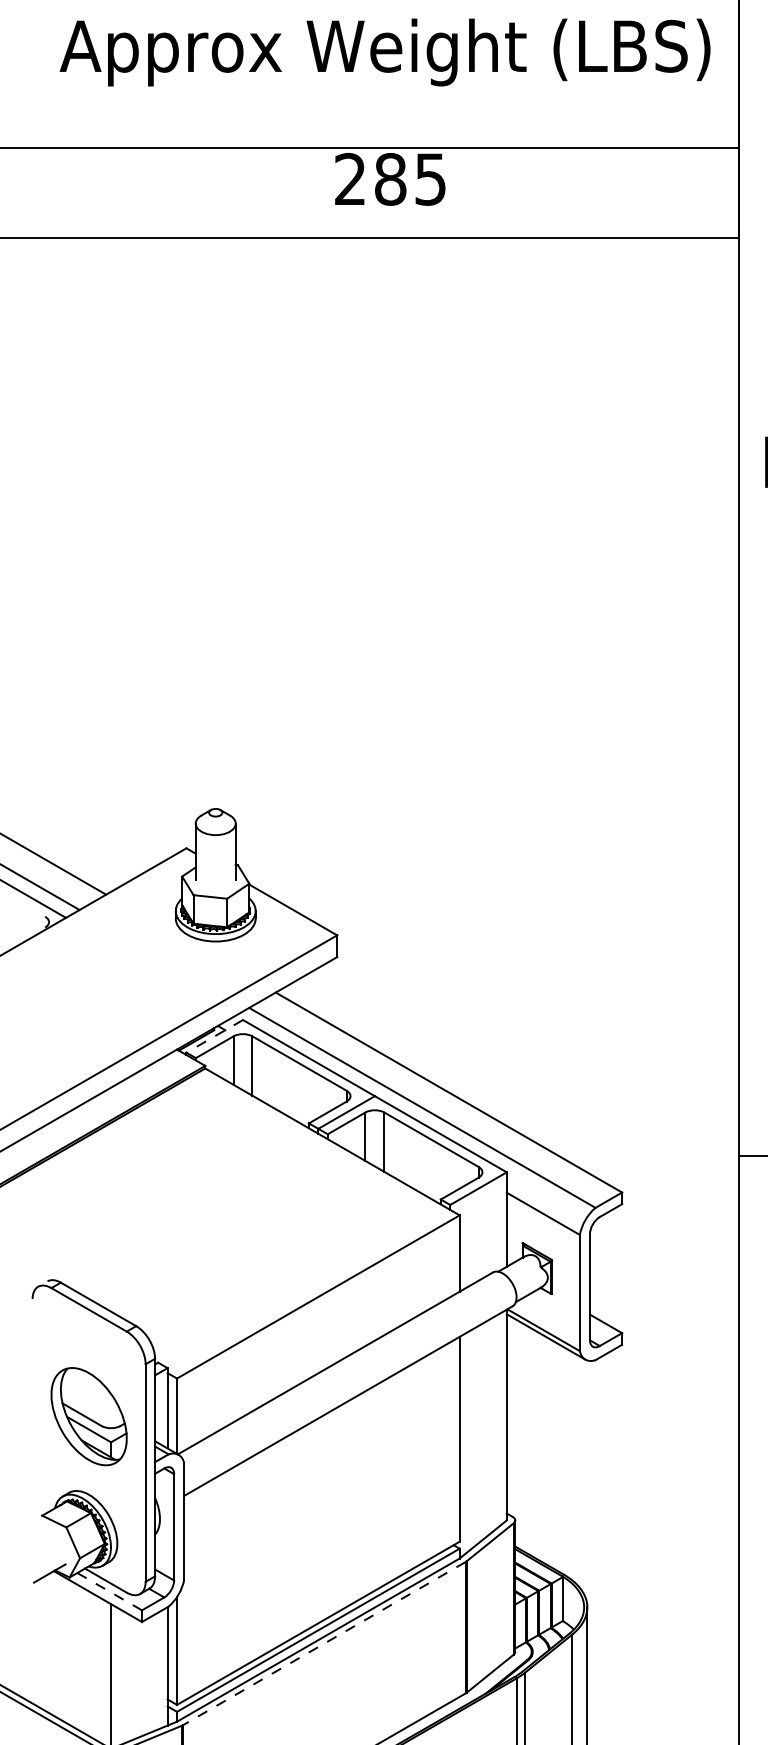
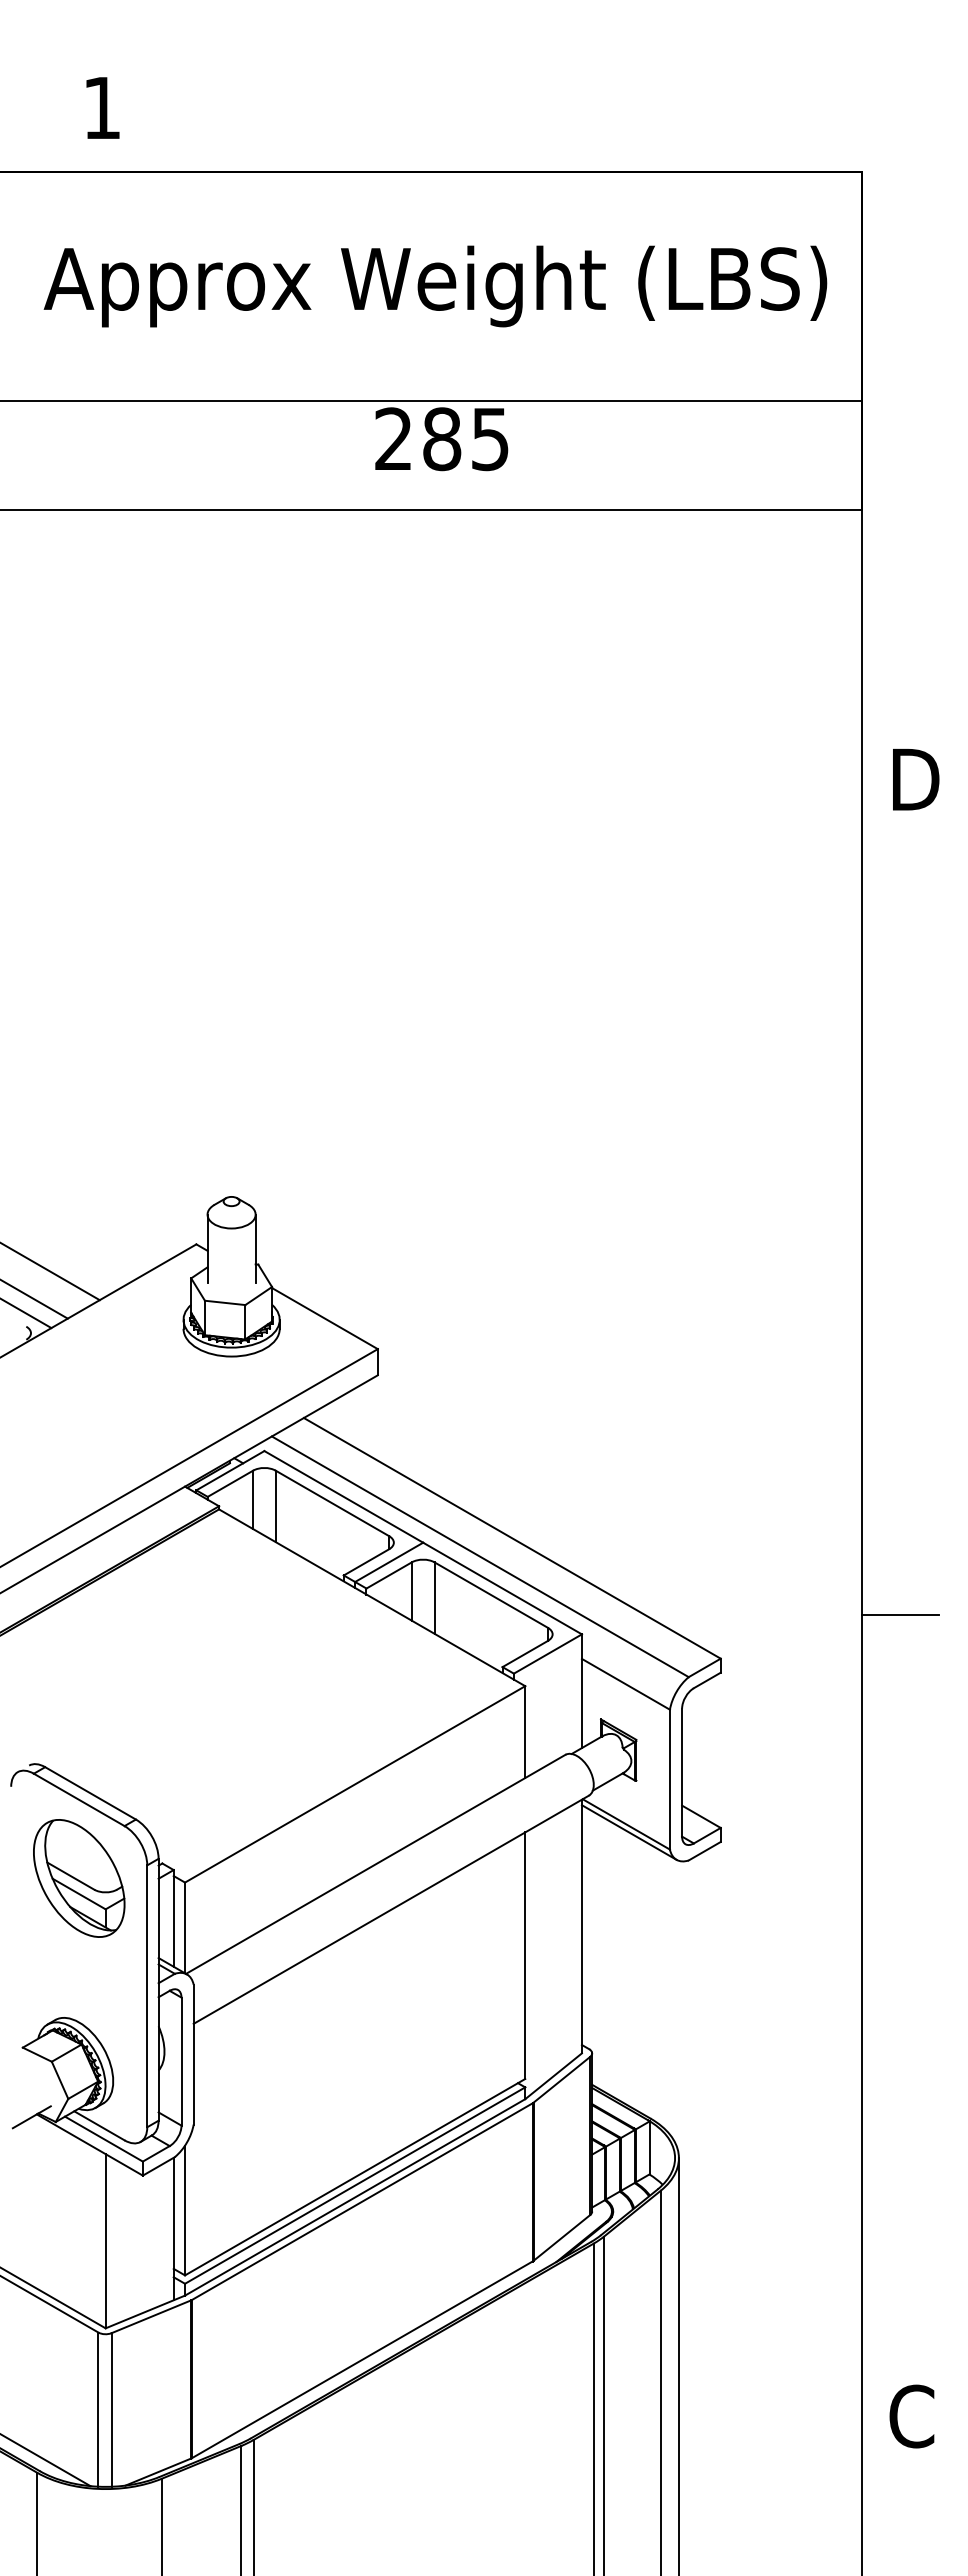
line: (213, 1036) -> (229, 1470), dashed -> solid
part: (89, 1416) -> (79, 1878), moved
line: (109, 1591) -> (103, 2139), dashed -> solid
line: (323, 1643) -> (361, 2201), dashed -> solid

